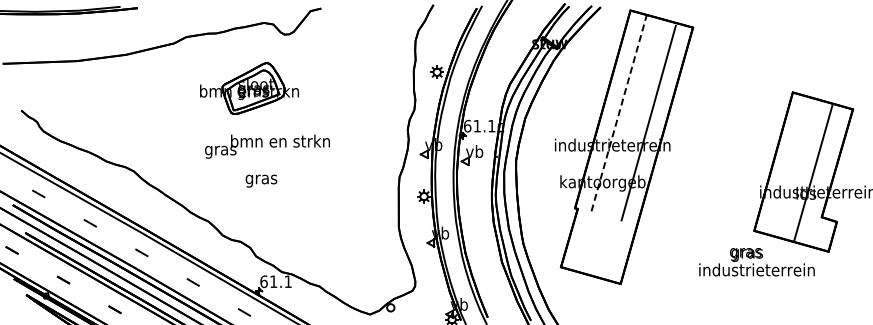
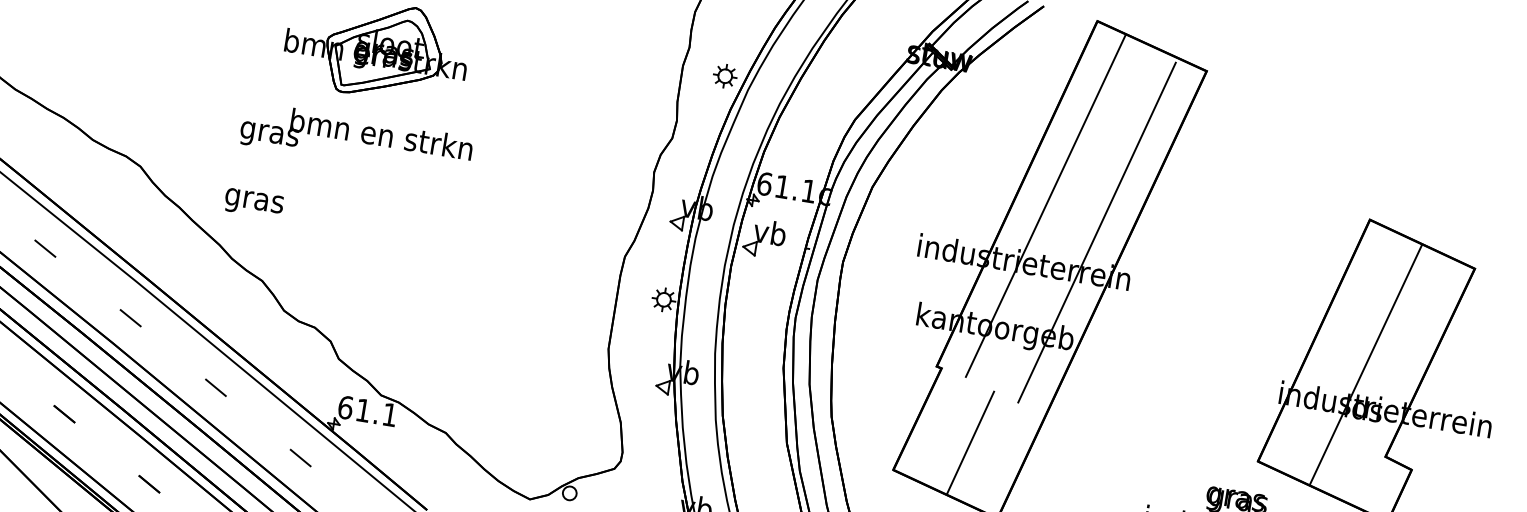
line: (619, 113) -> (1046, 206), dashed -> solid
text: (267, 146) -> (356, 140), moved
line: (813, 172) -> (1366, 363), moved
text: (261, 180) -> (254, 202), moved
line: (599, 245) -> (970, 441), added

